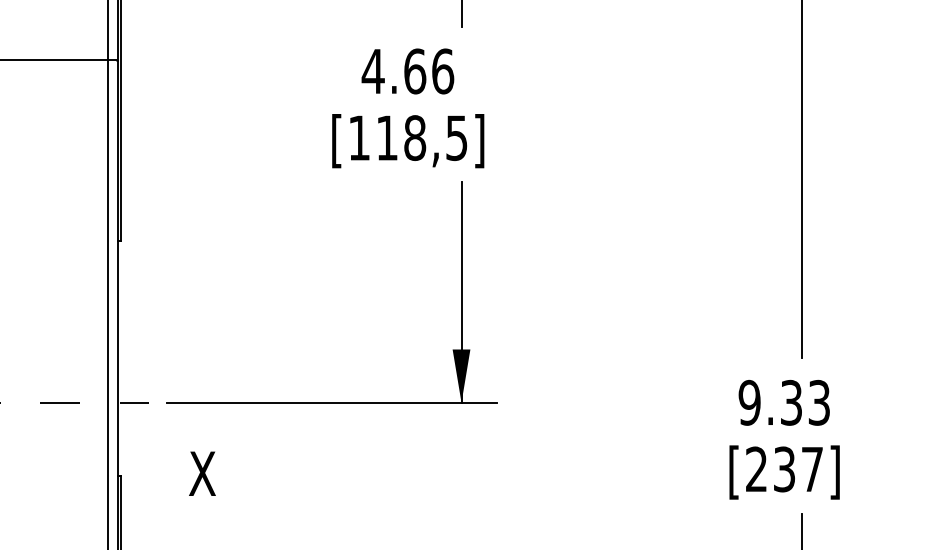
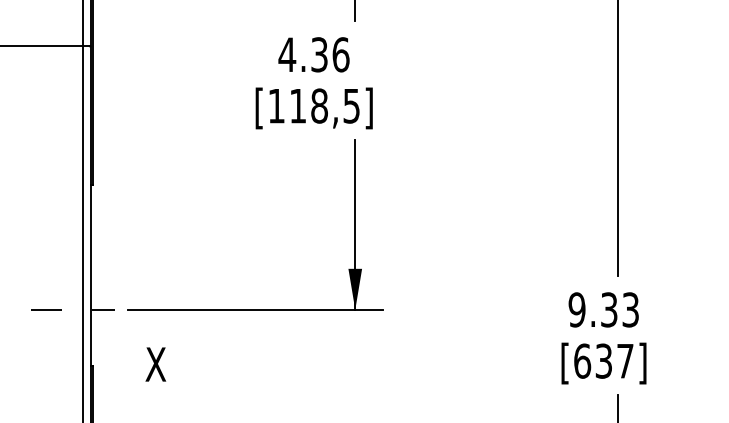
text: (415, 71) -> (319, 54), 4.66 -> 4.36
text: (756, 469) -> (582, 361), [237] -> [637]

